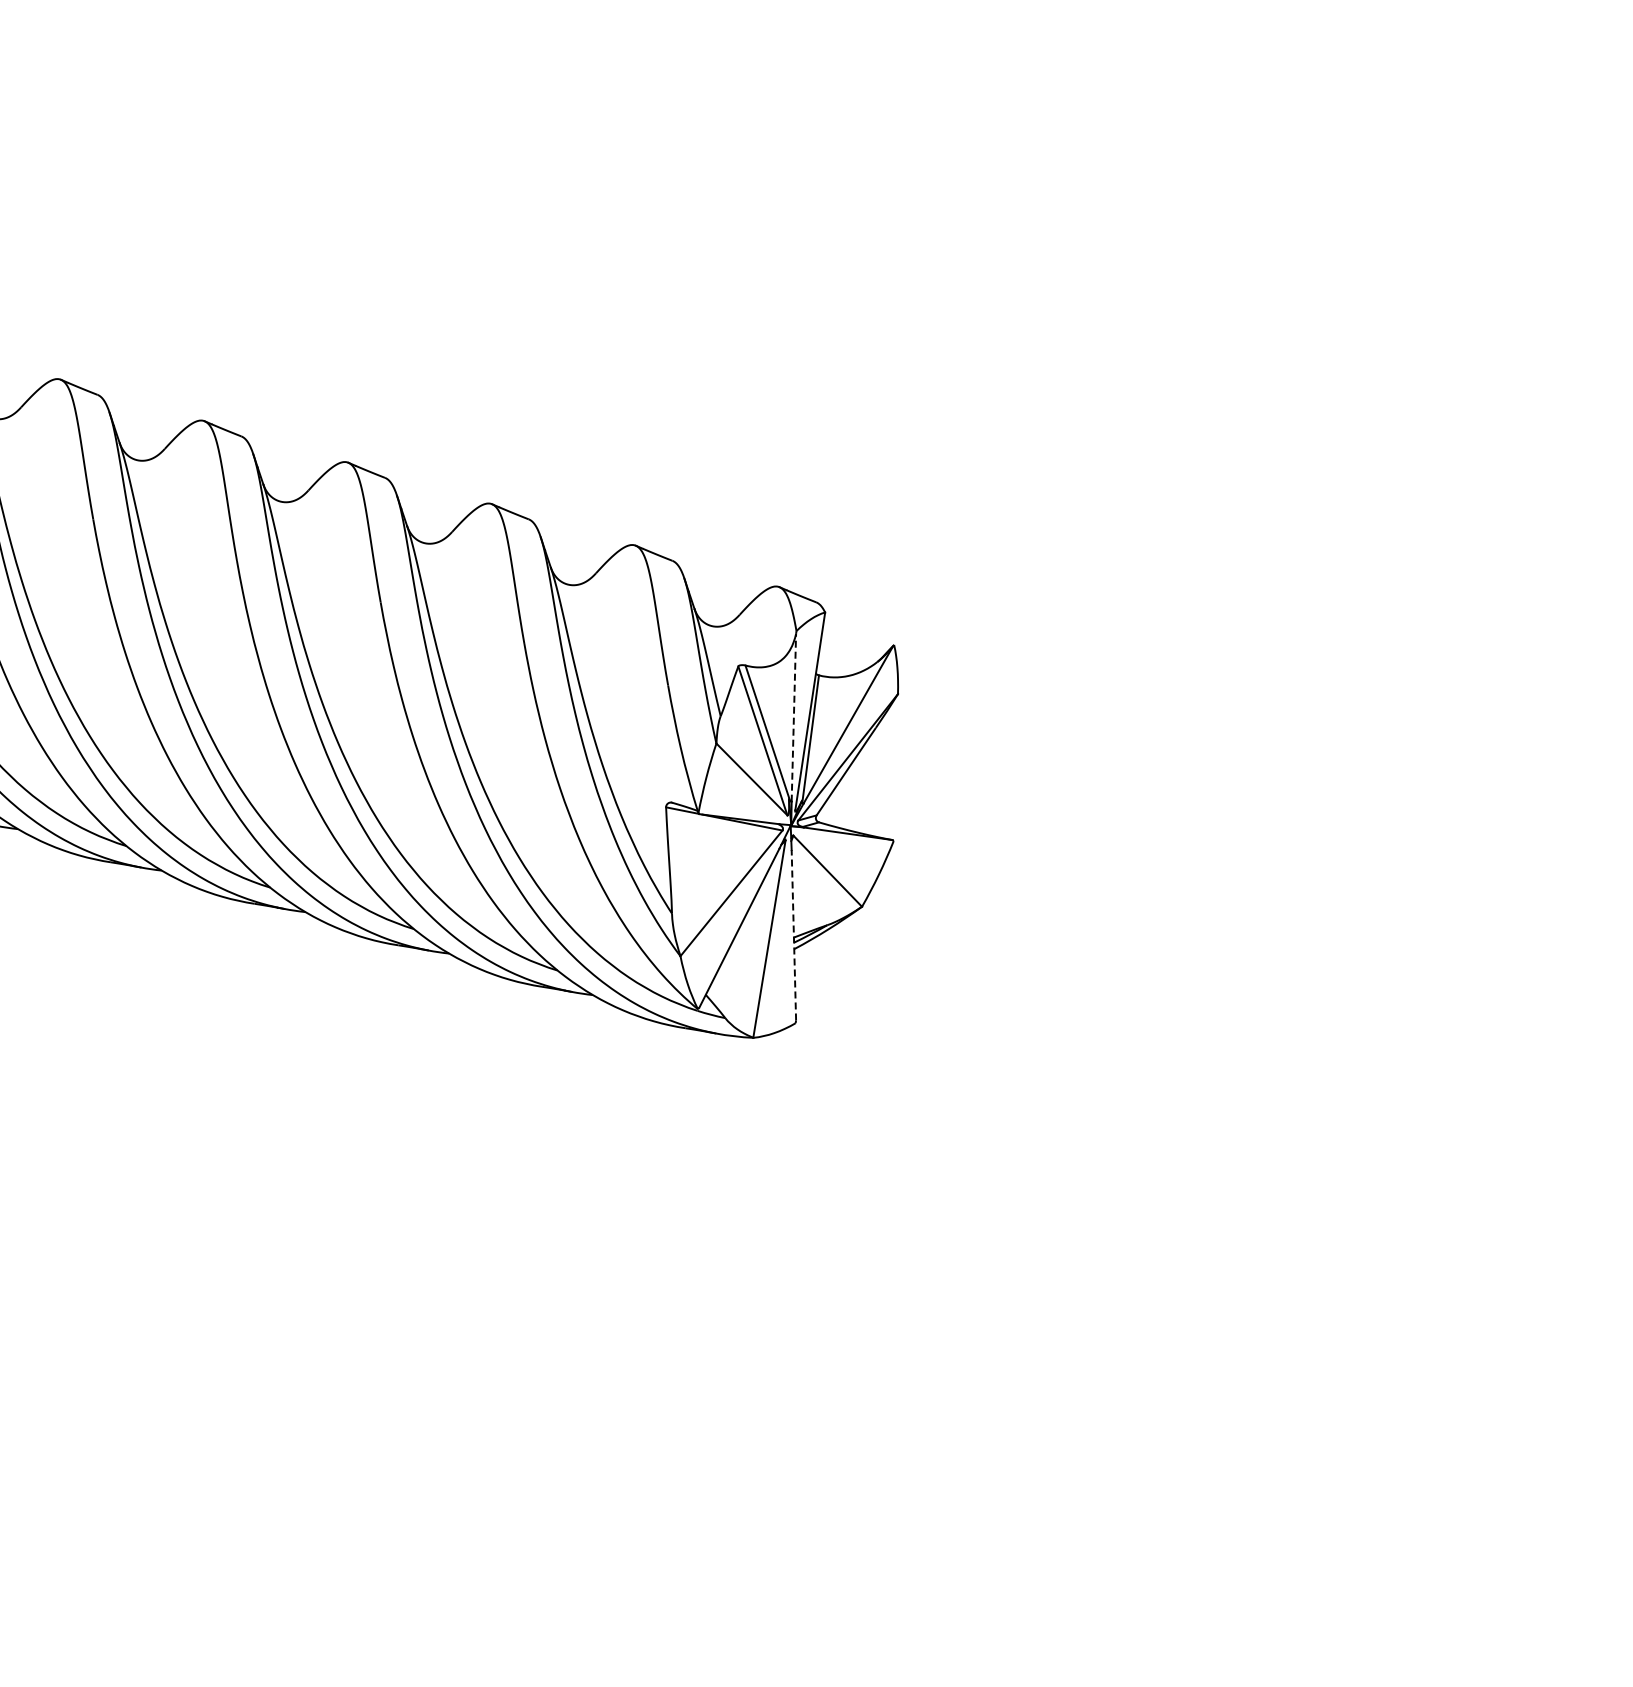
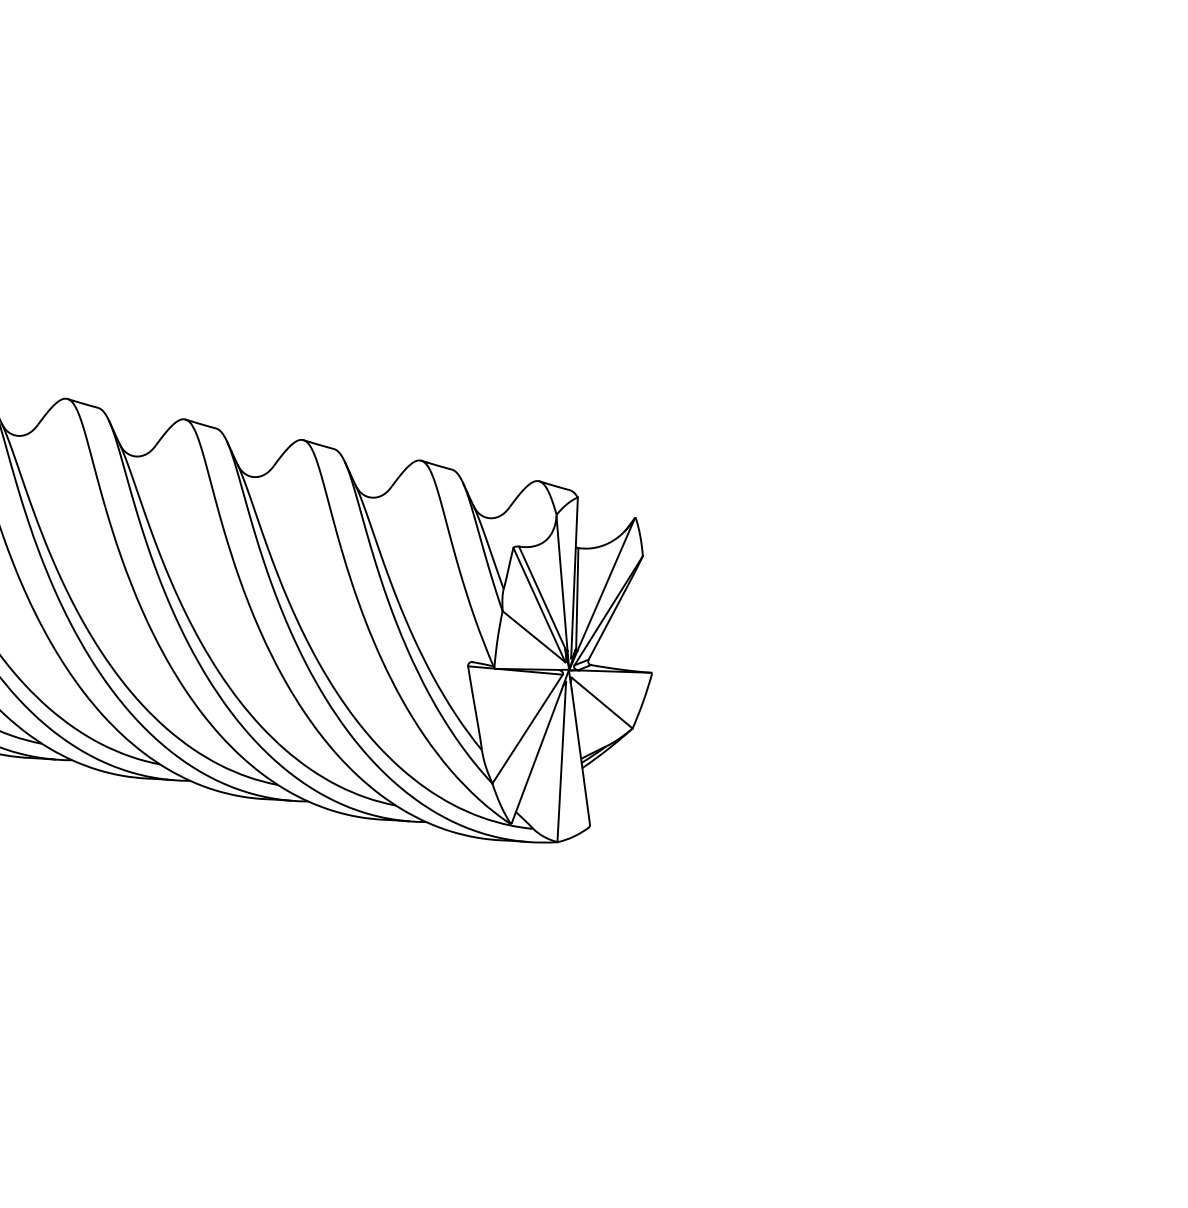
line: (793, 717) -> (561, 583), dashed -> solid
line: (793, 934) -> (580, 756), dashed -> solid

